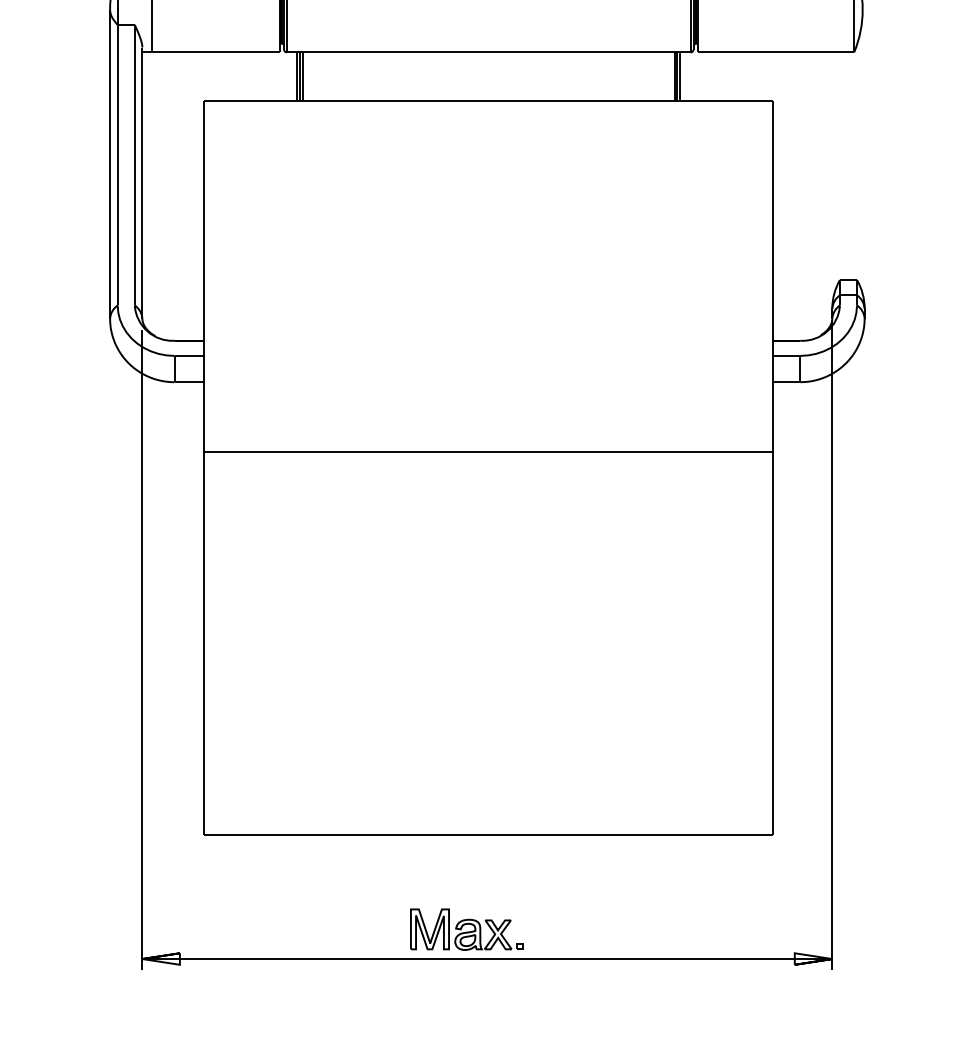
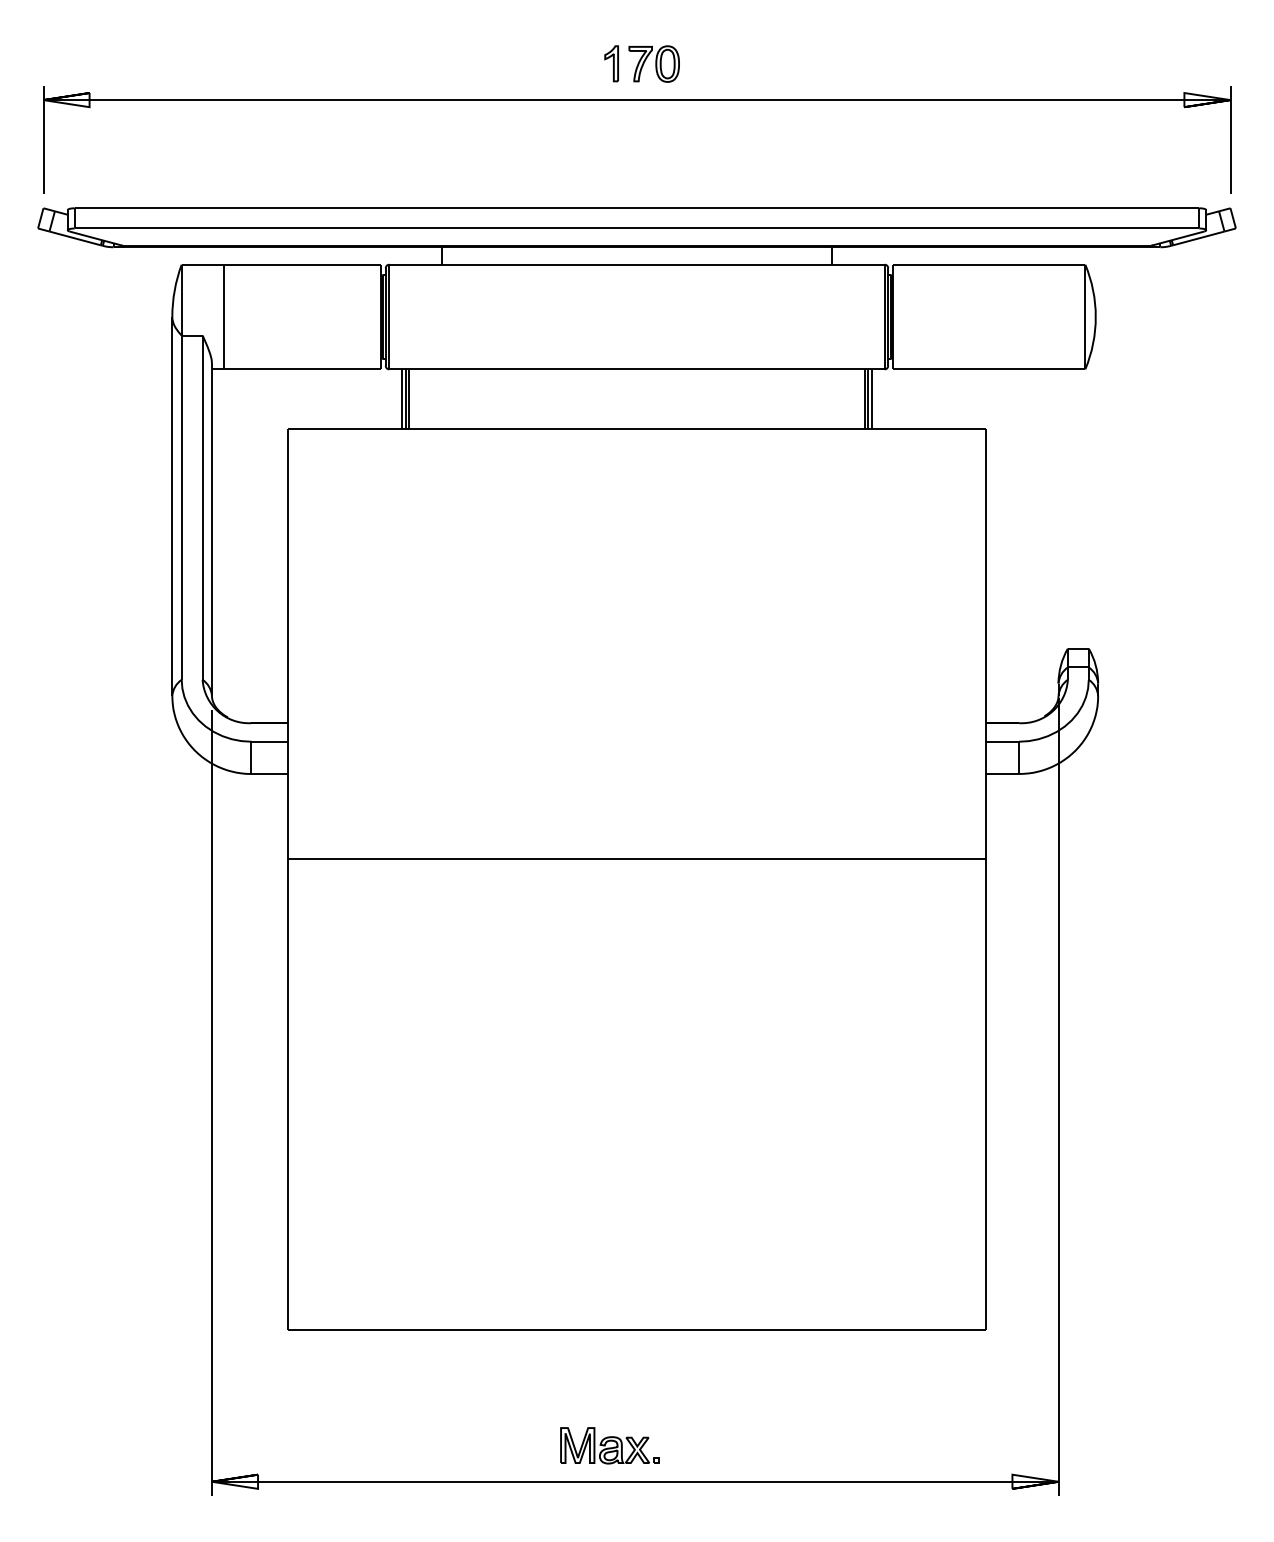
part: (466, 929) -> (609, 1445), size x0.71

